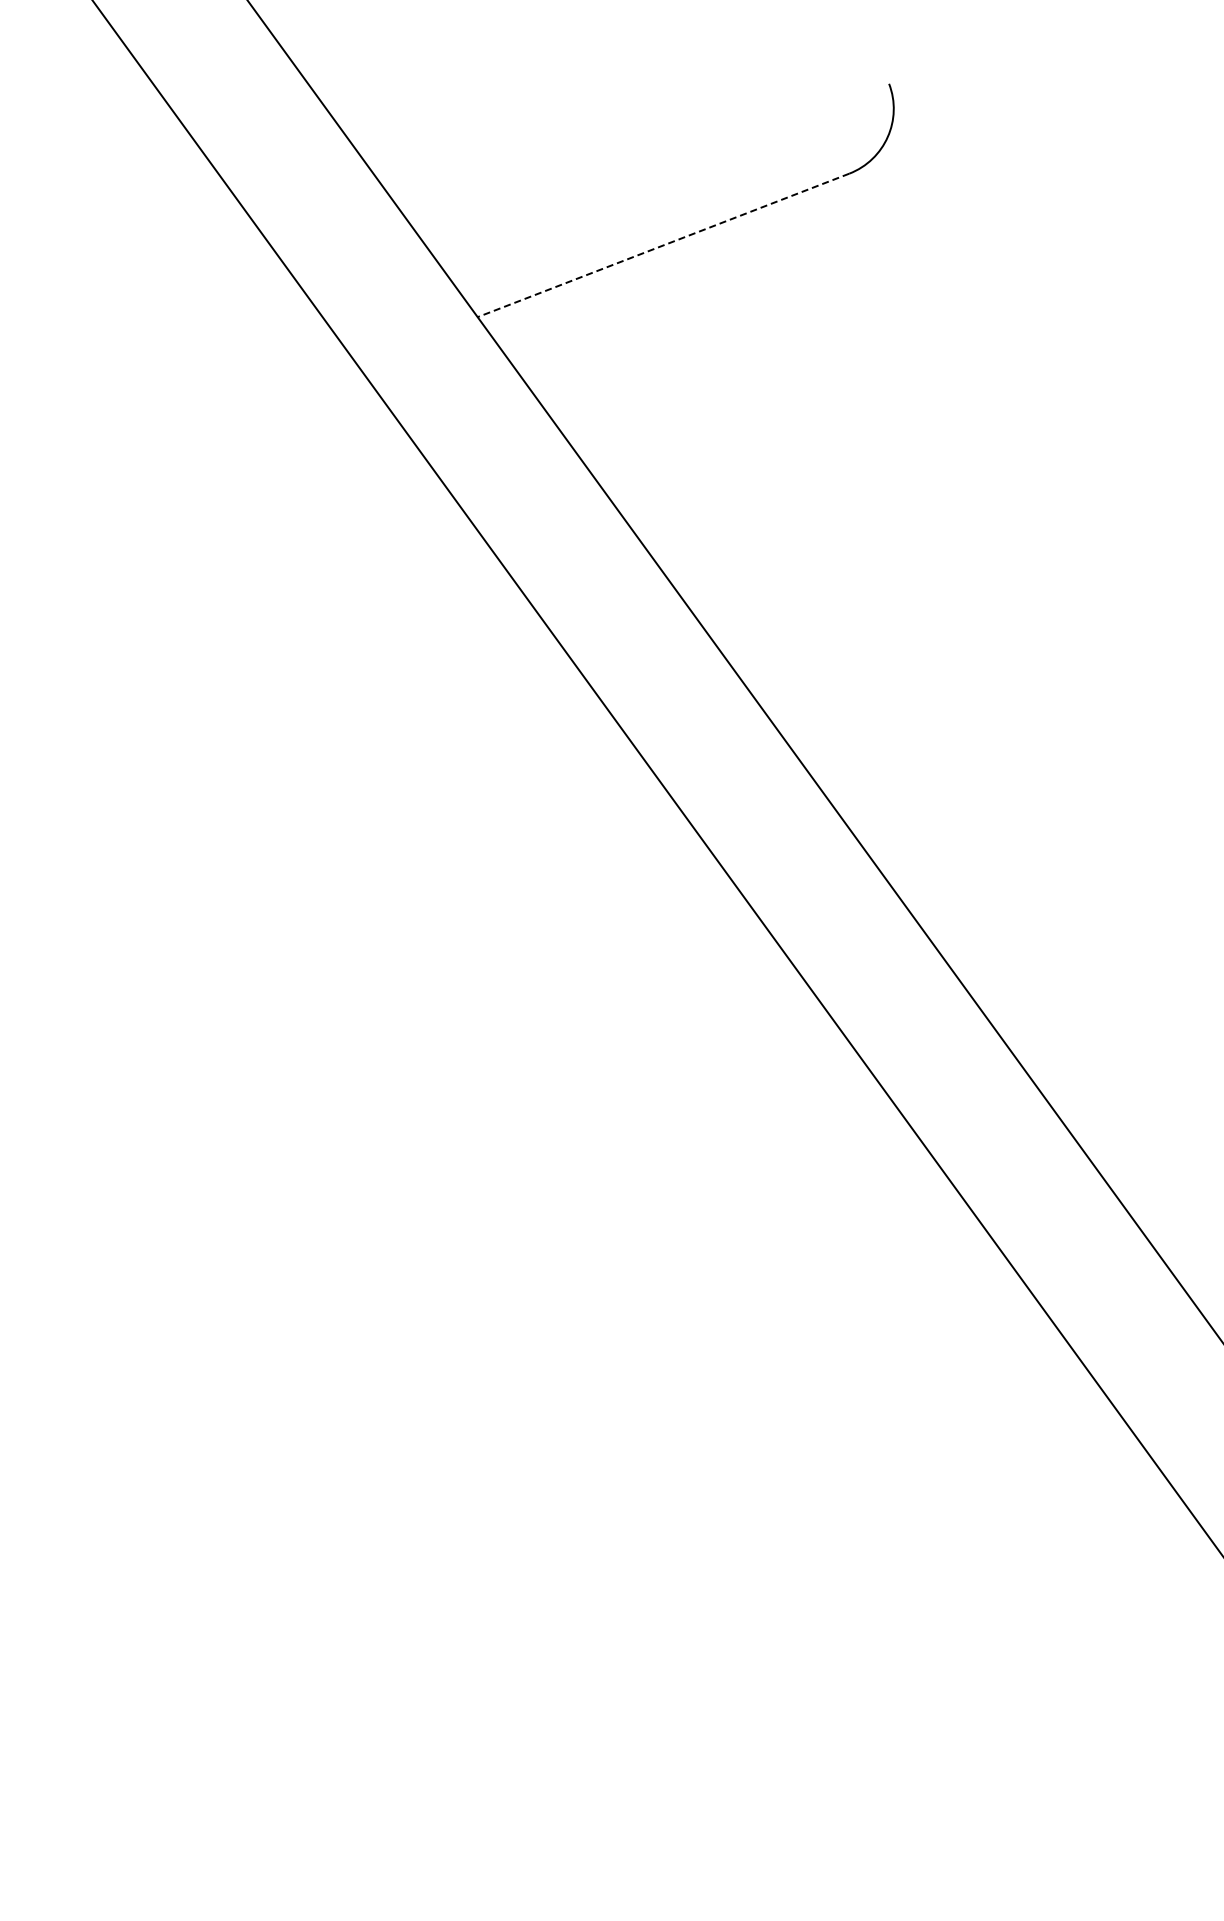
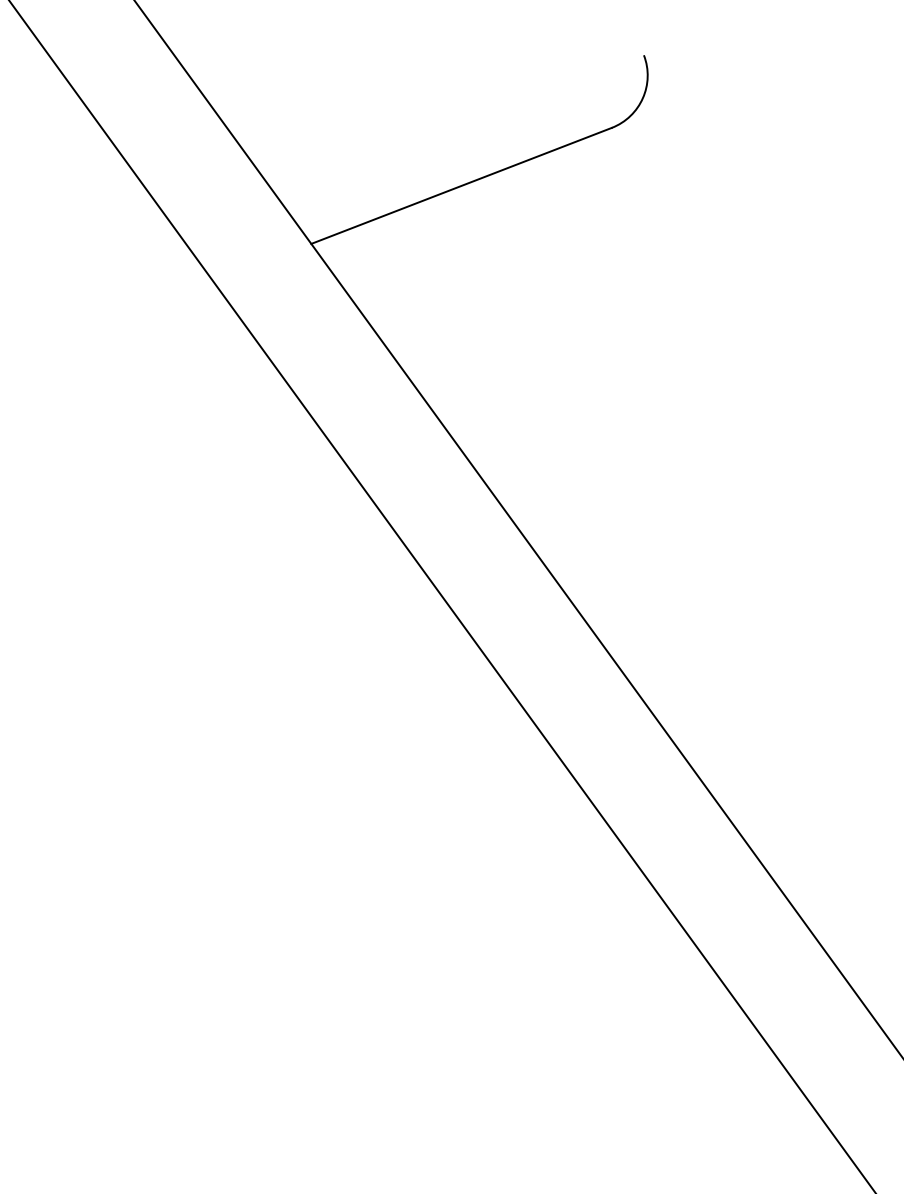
line: (663, 245) -> (461, 185), dashed -> solid

